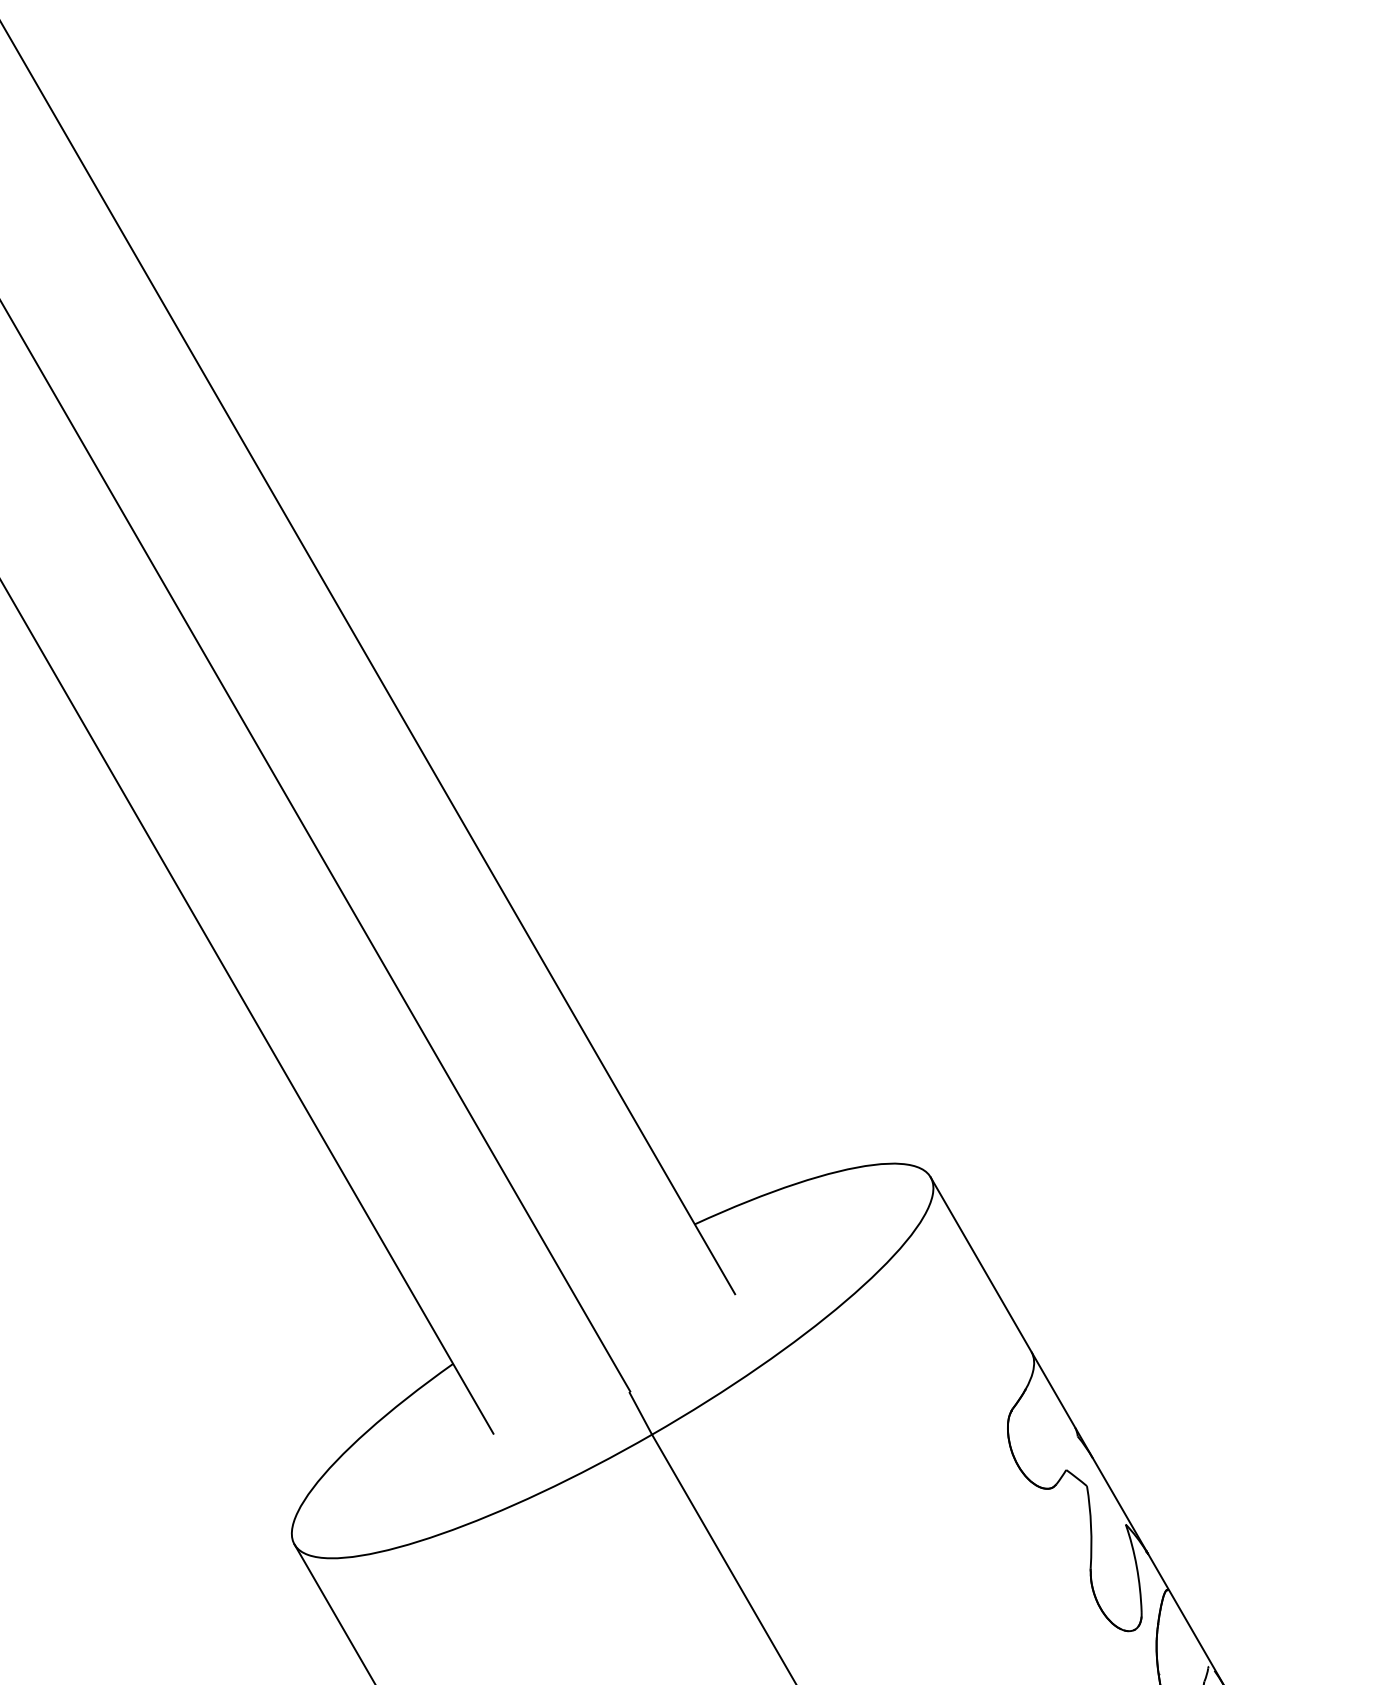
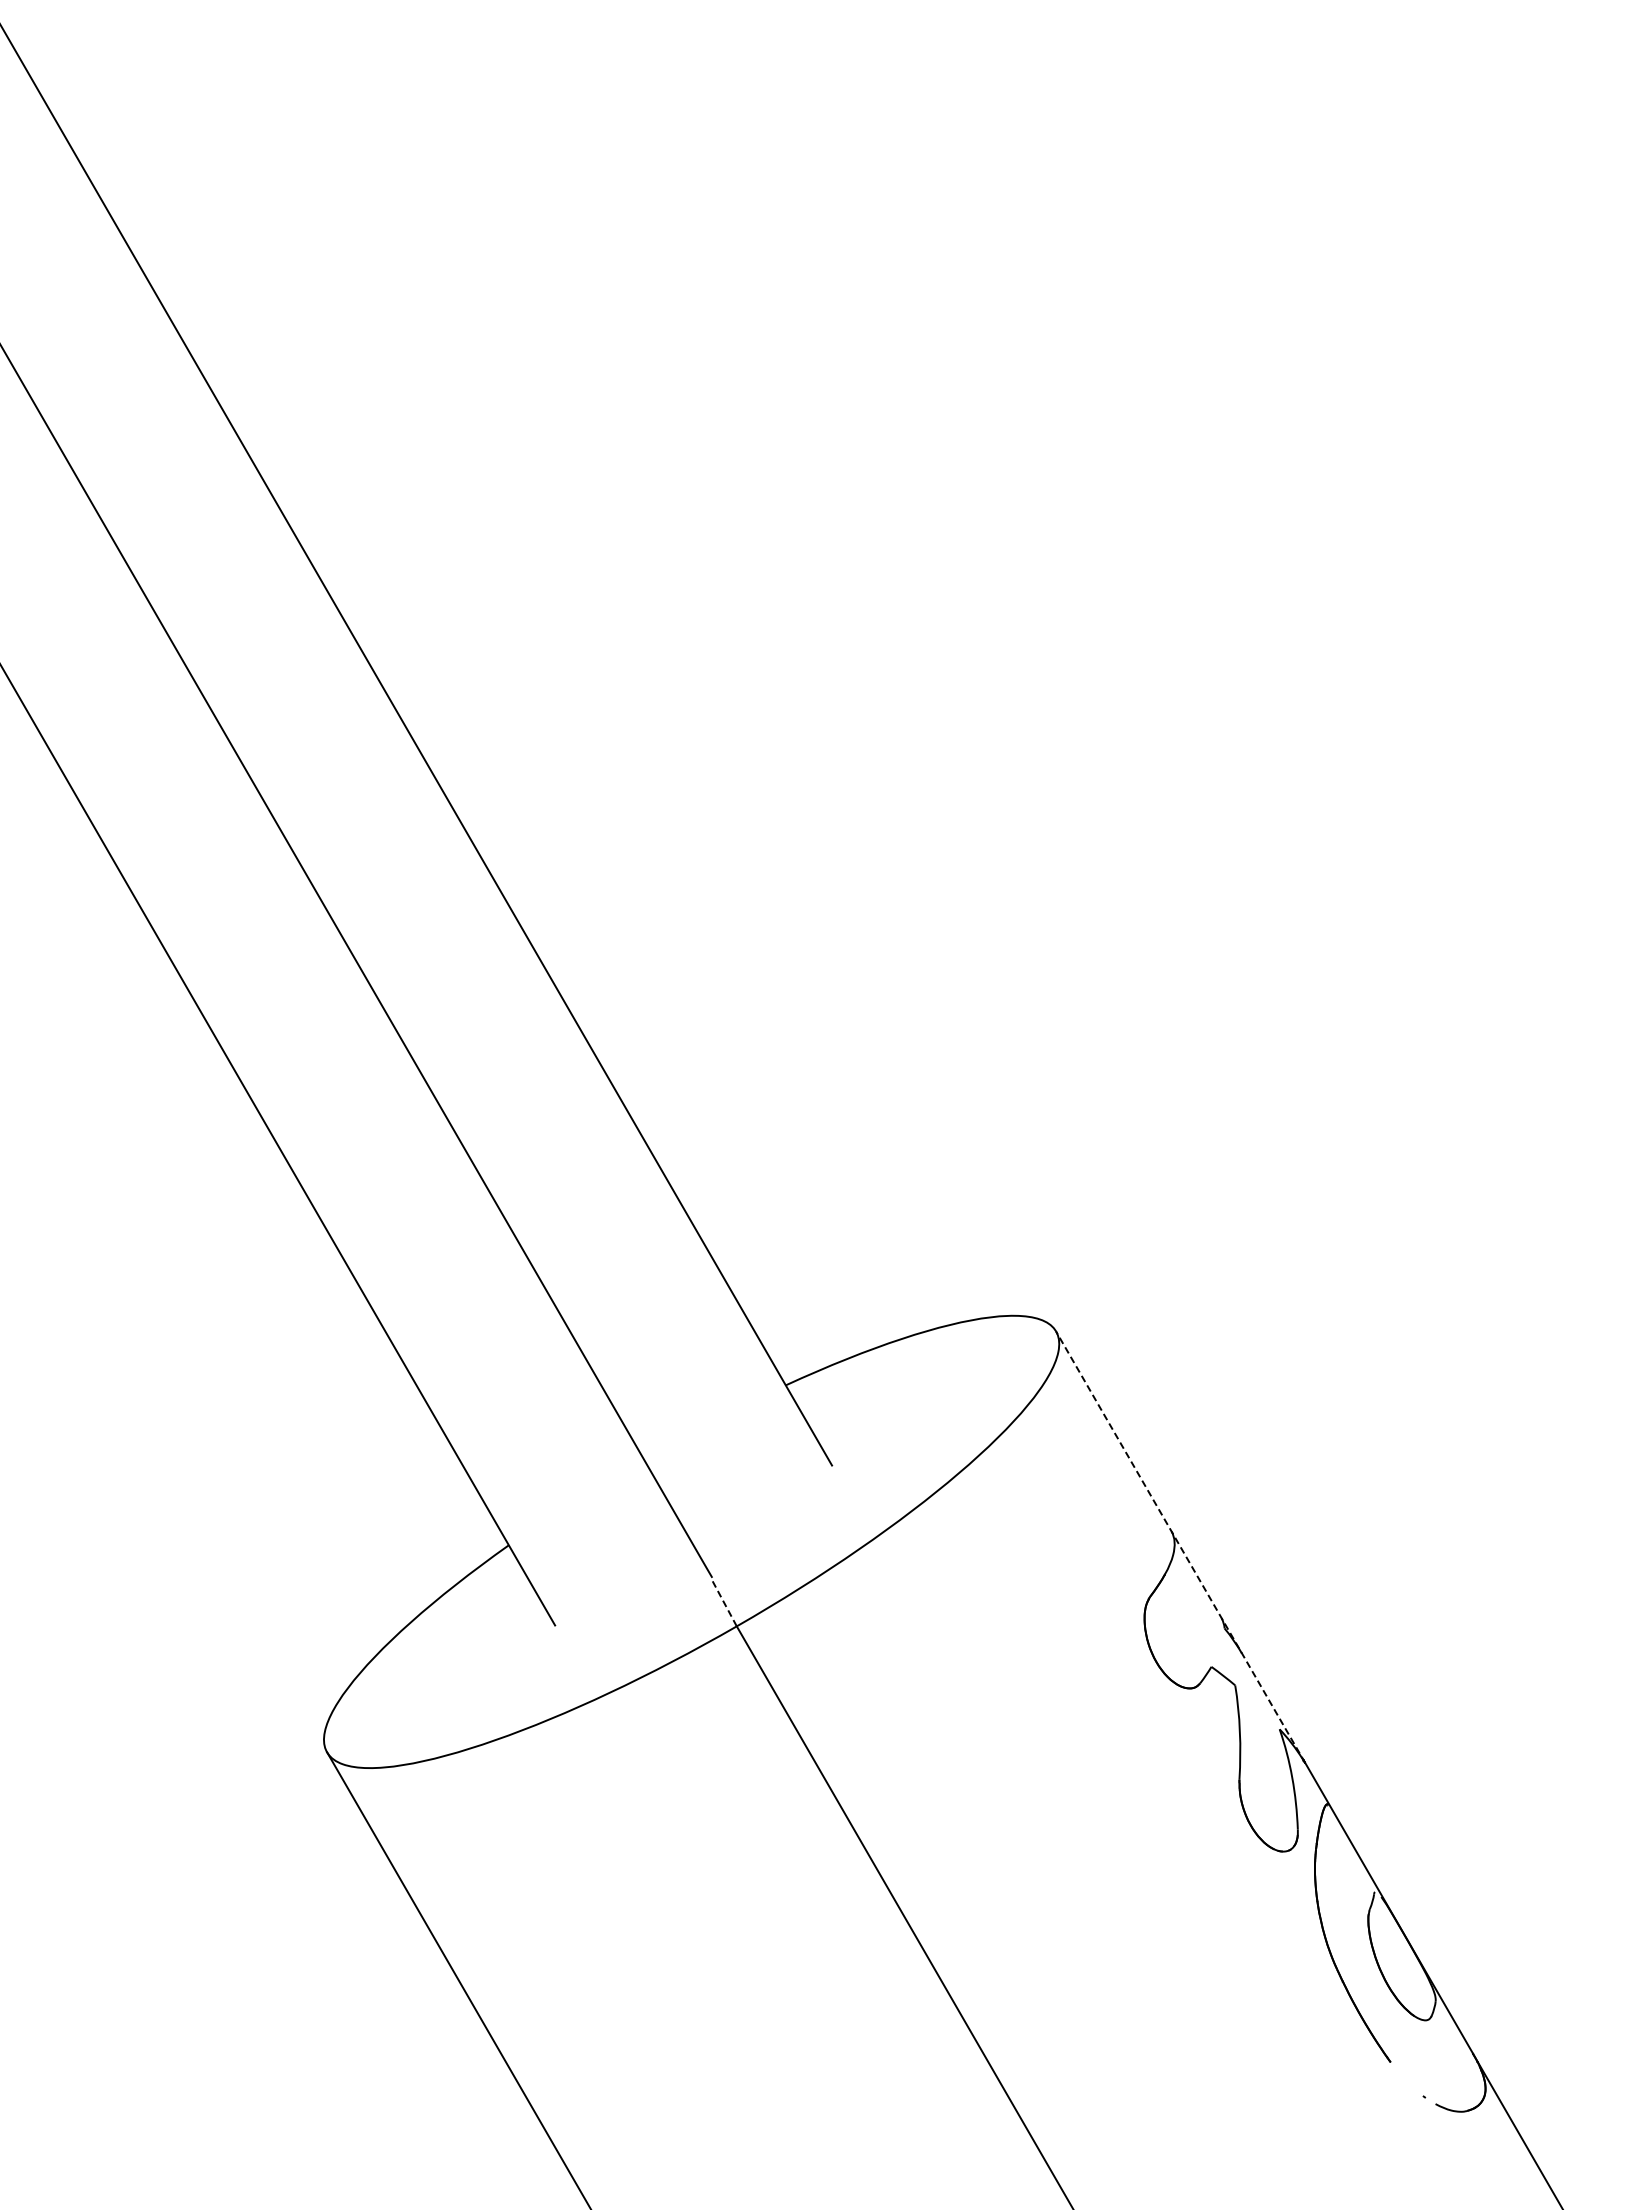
line: (1039, 1364) -> (1180, 1546), solid -> dashed
line: (640, 1412) -> (723, 1601), solid -> dashed

